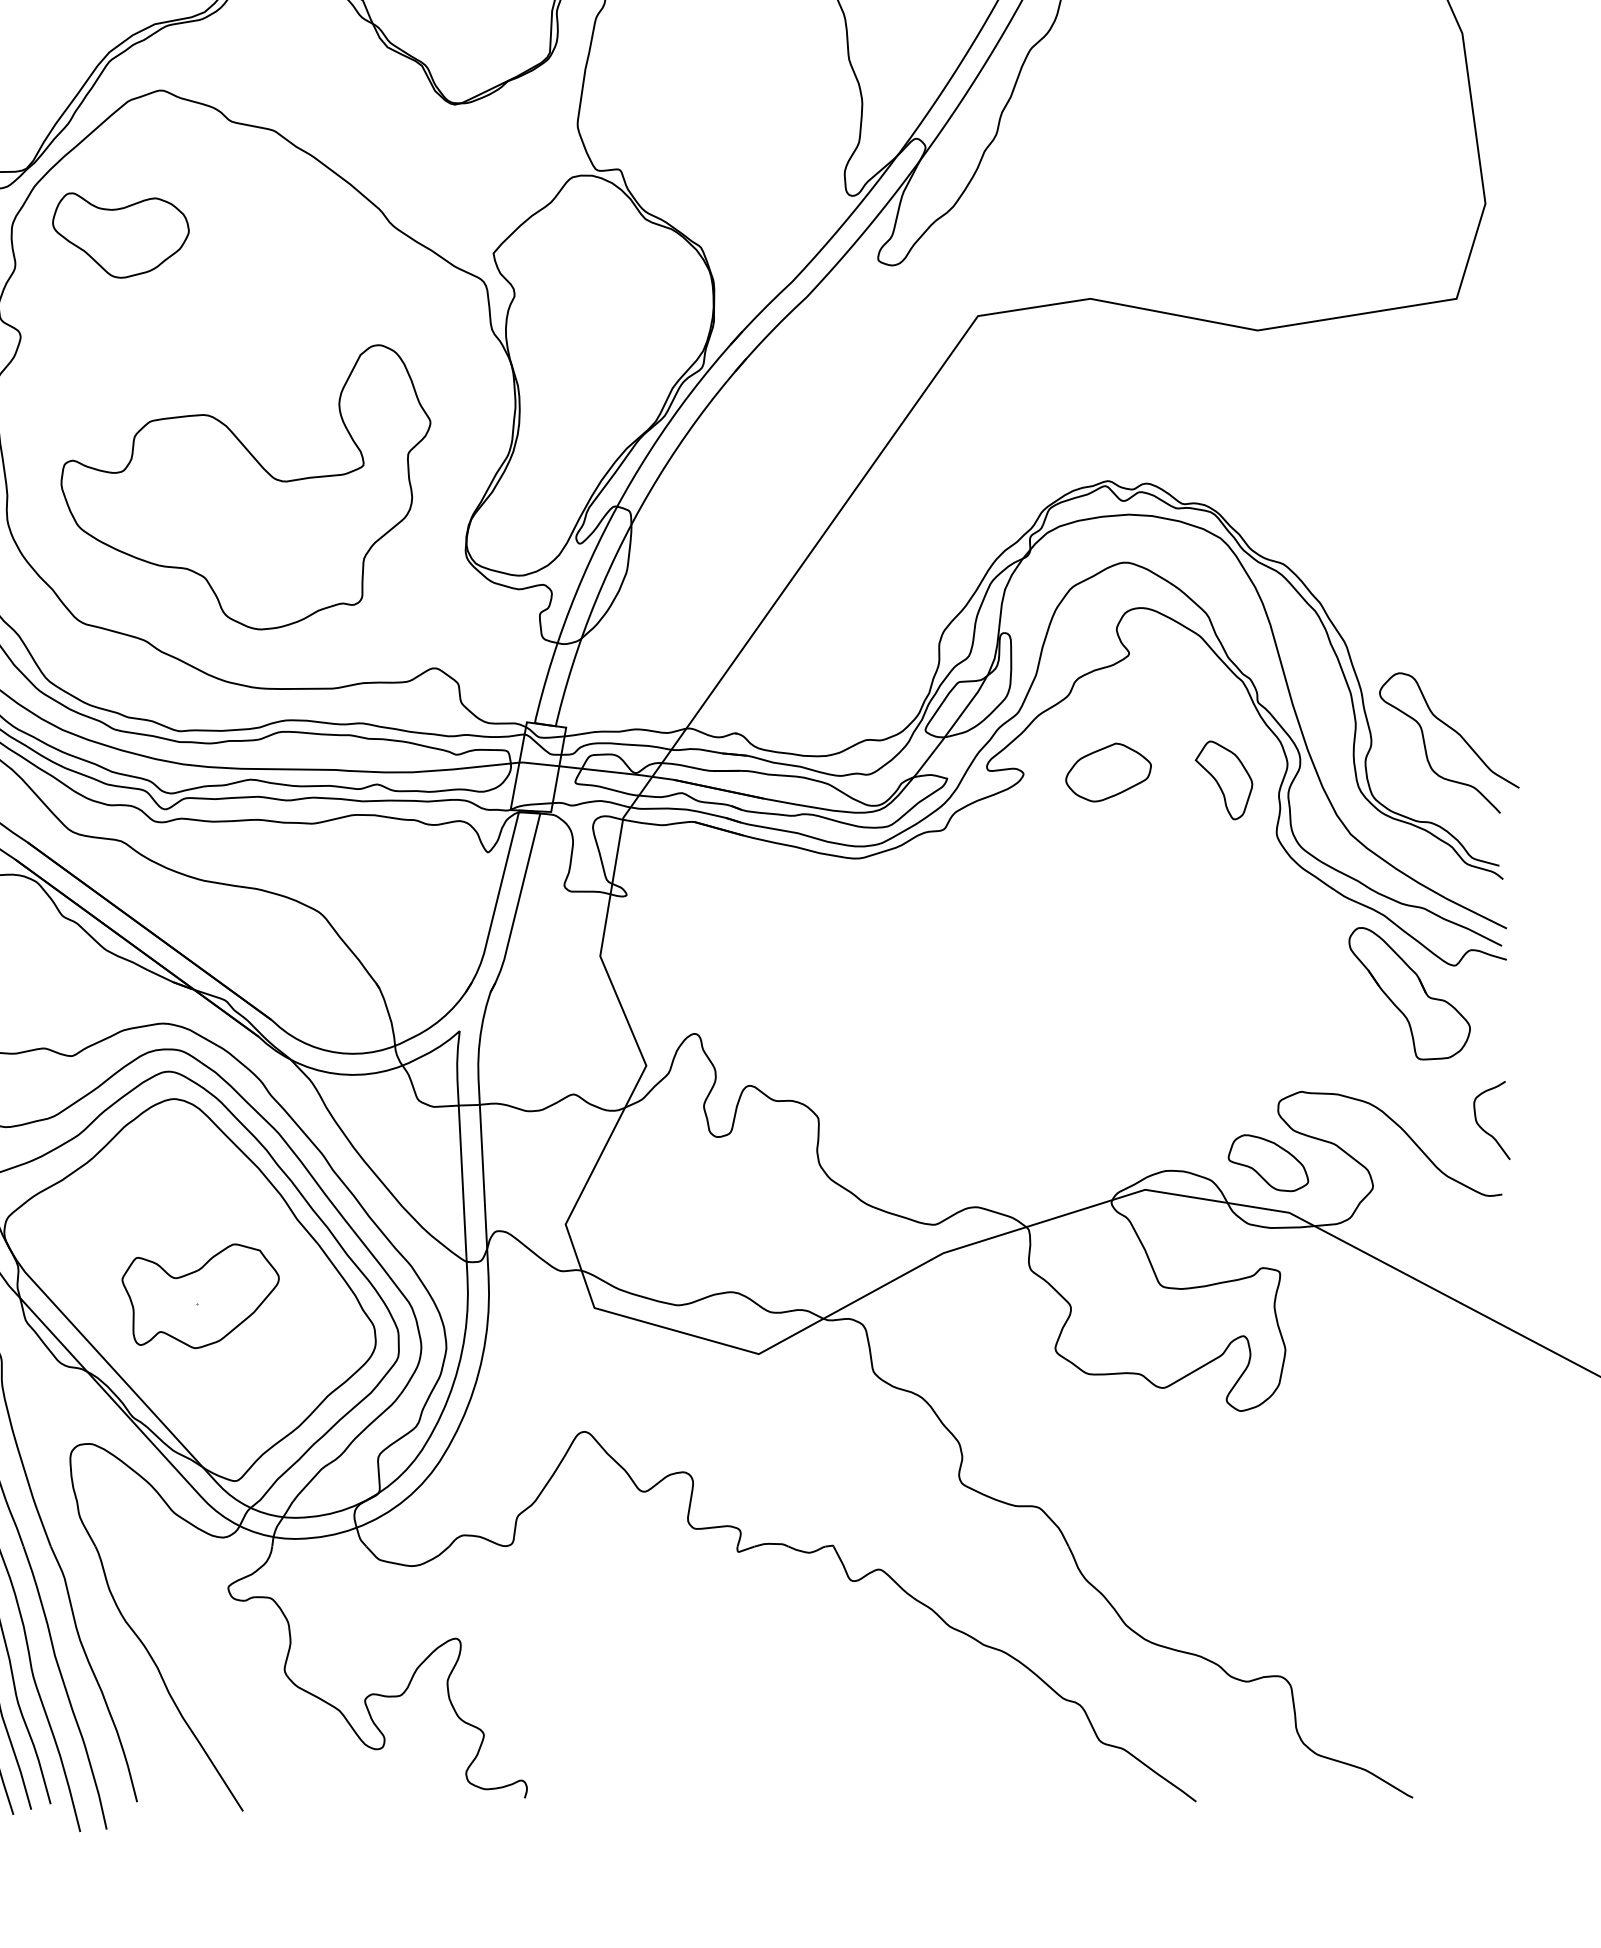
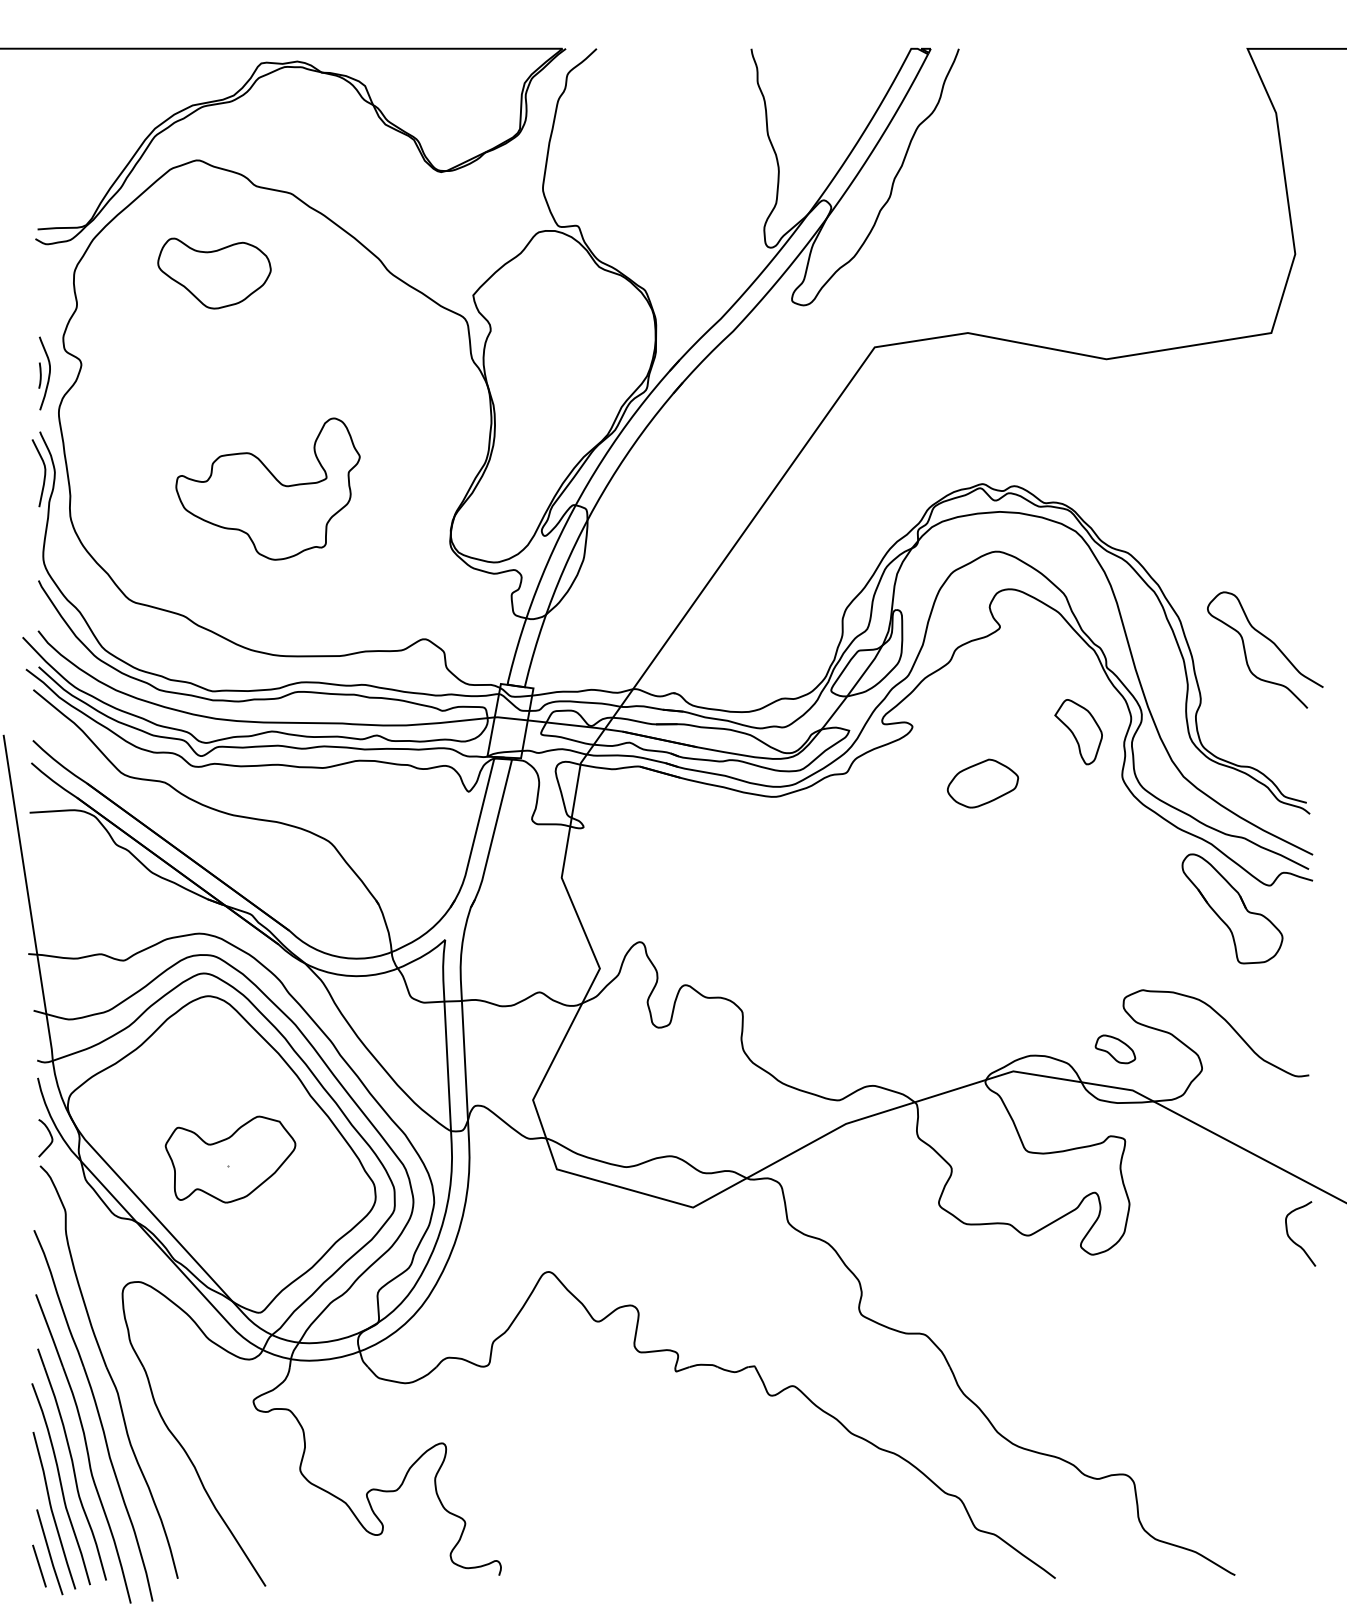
part: (120, 235) -> (214, 273), moved
part: (245, 486) -> (267, 488), size x0.6
curve: (1456, 733) -> (1271, 642), moved
part: (1108, 772) -> (982, 783), moved
curve: (1483, 1128) -> (1293, 1240), moved
part: (1268, 1163) -> (1115, 1049), size x0.6

